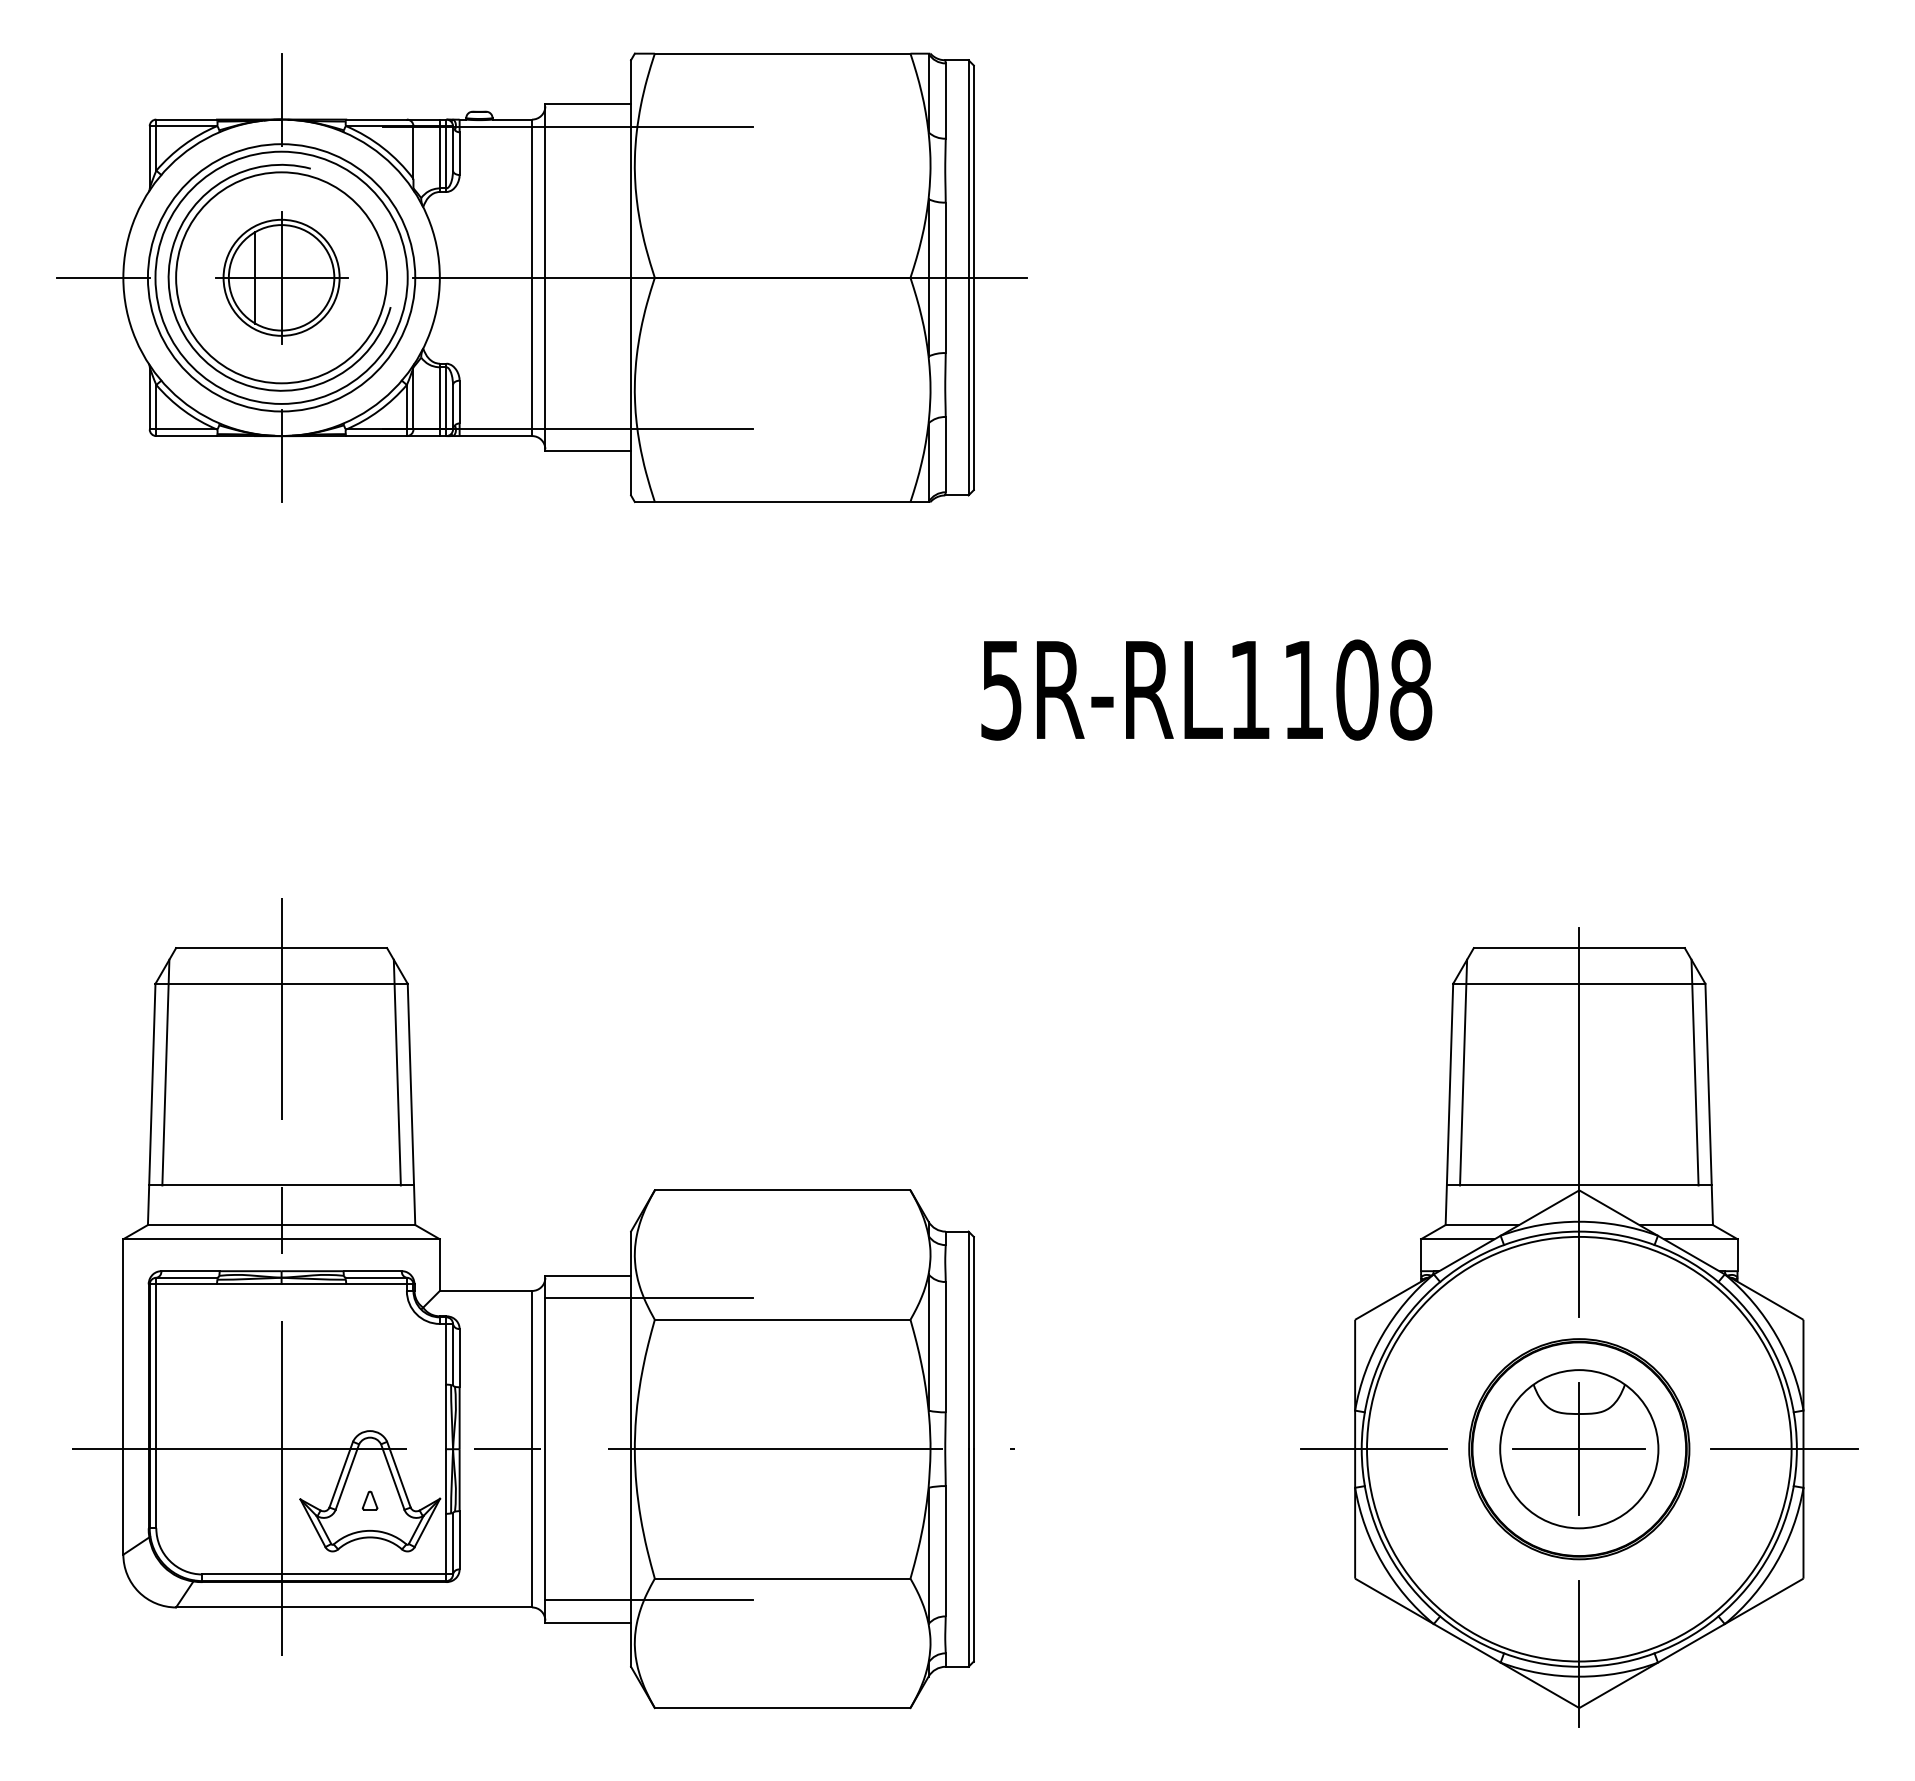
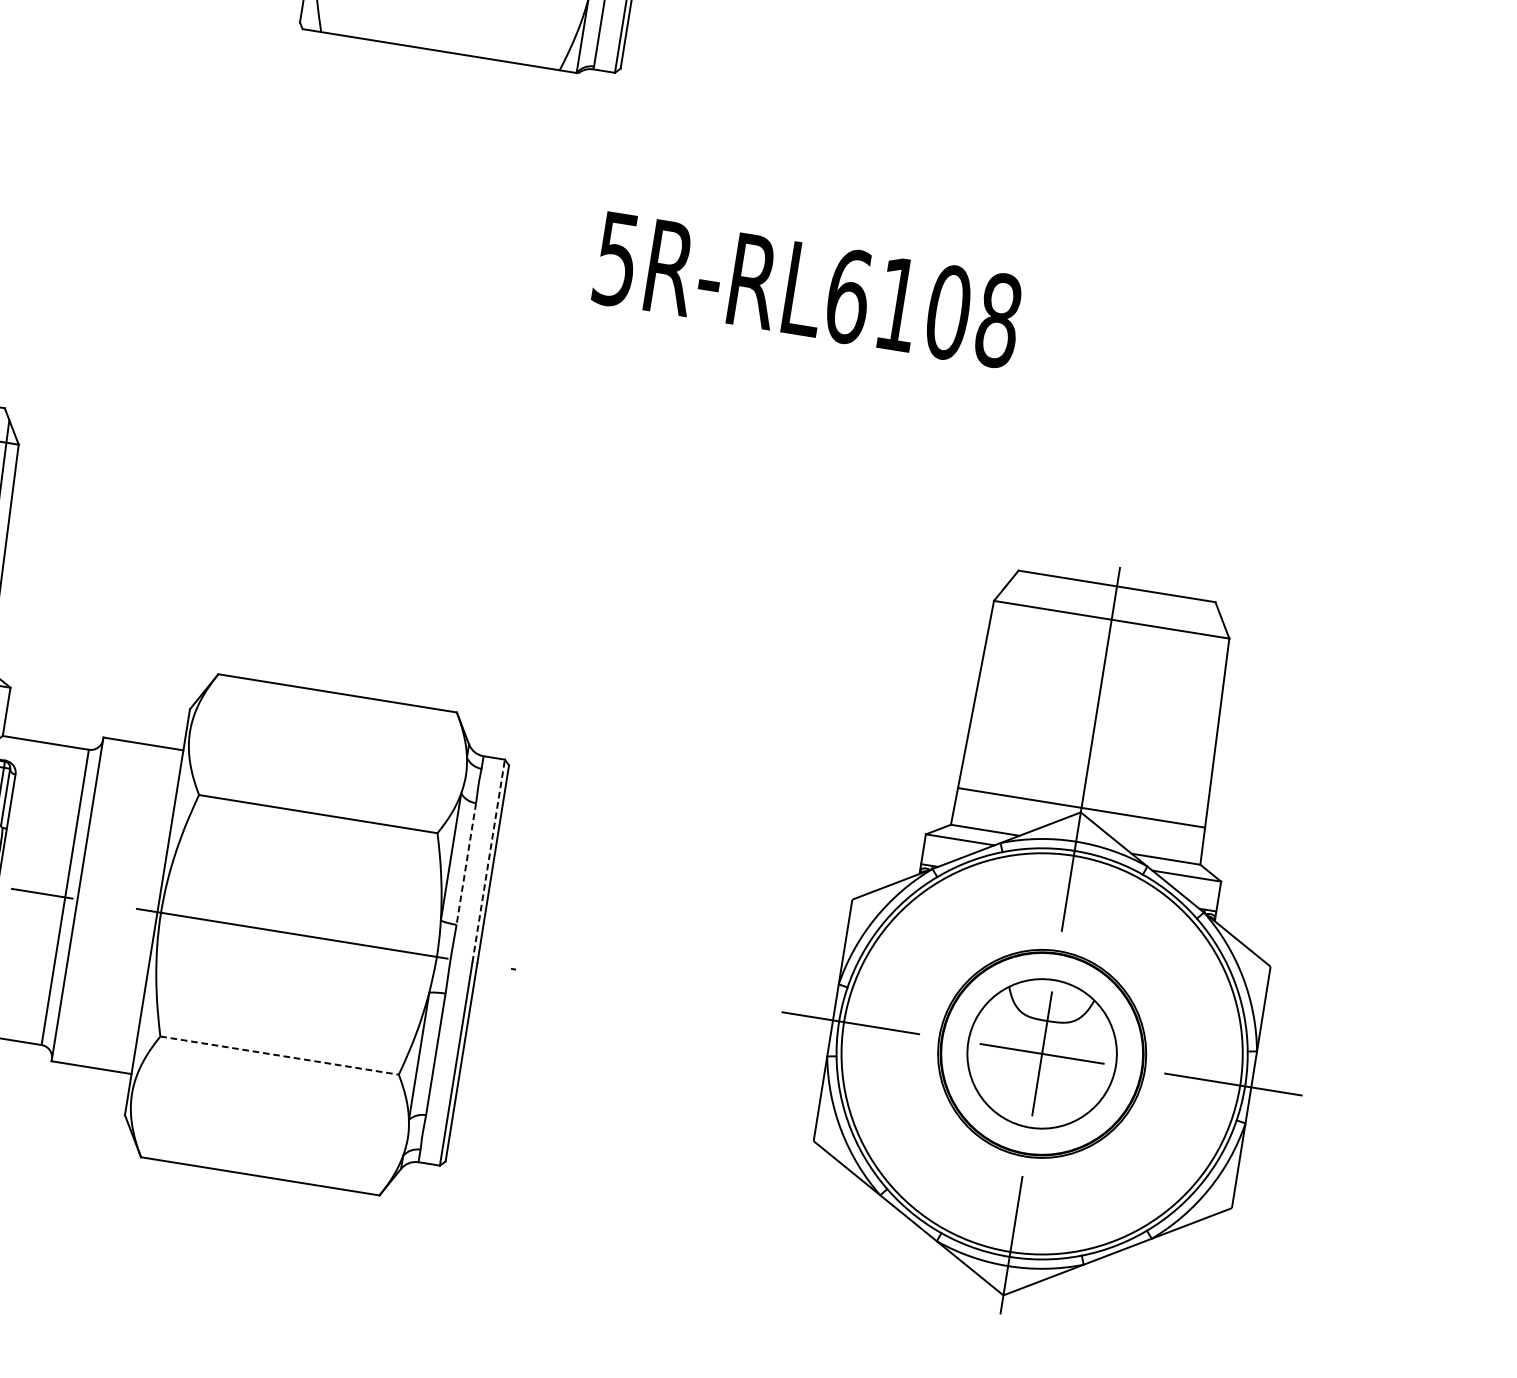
text: (1250, 689) -> (848, 296), 5R-RL1108 -> 5R-RL6108
line: (1463, 1072) -> (990, 685), removed
line: (1694, 1072) -> (1205, 719), removed
line: (648, 1298) -> (196, 774), removed
line: (968, 1340) -> (488, 861), solid -> dashed
line: (945, 1347) -> (466, 864), solid -> dashed
line: (782, 1578) -> (279, 1055), solid -> dashed
line: (648, 1600) -> (151, 1055), removed

